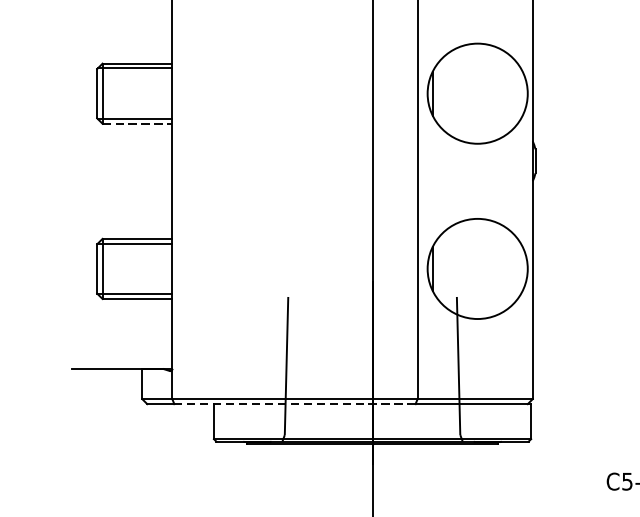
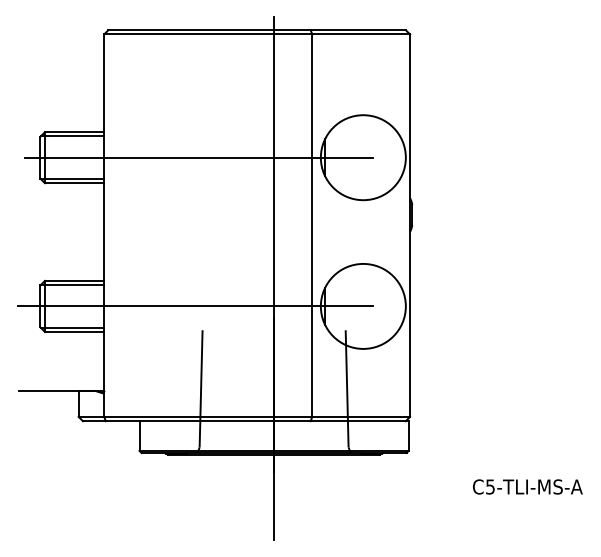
line: (283, 93) -> (198, 157), added
line: (137, 124) -> (74, 183), dashed -> solid
line: (279, 269) -> (195, 306), added
line: (294, 404) -> (207, 421), dashed -> solid

